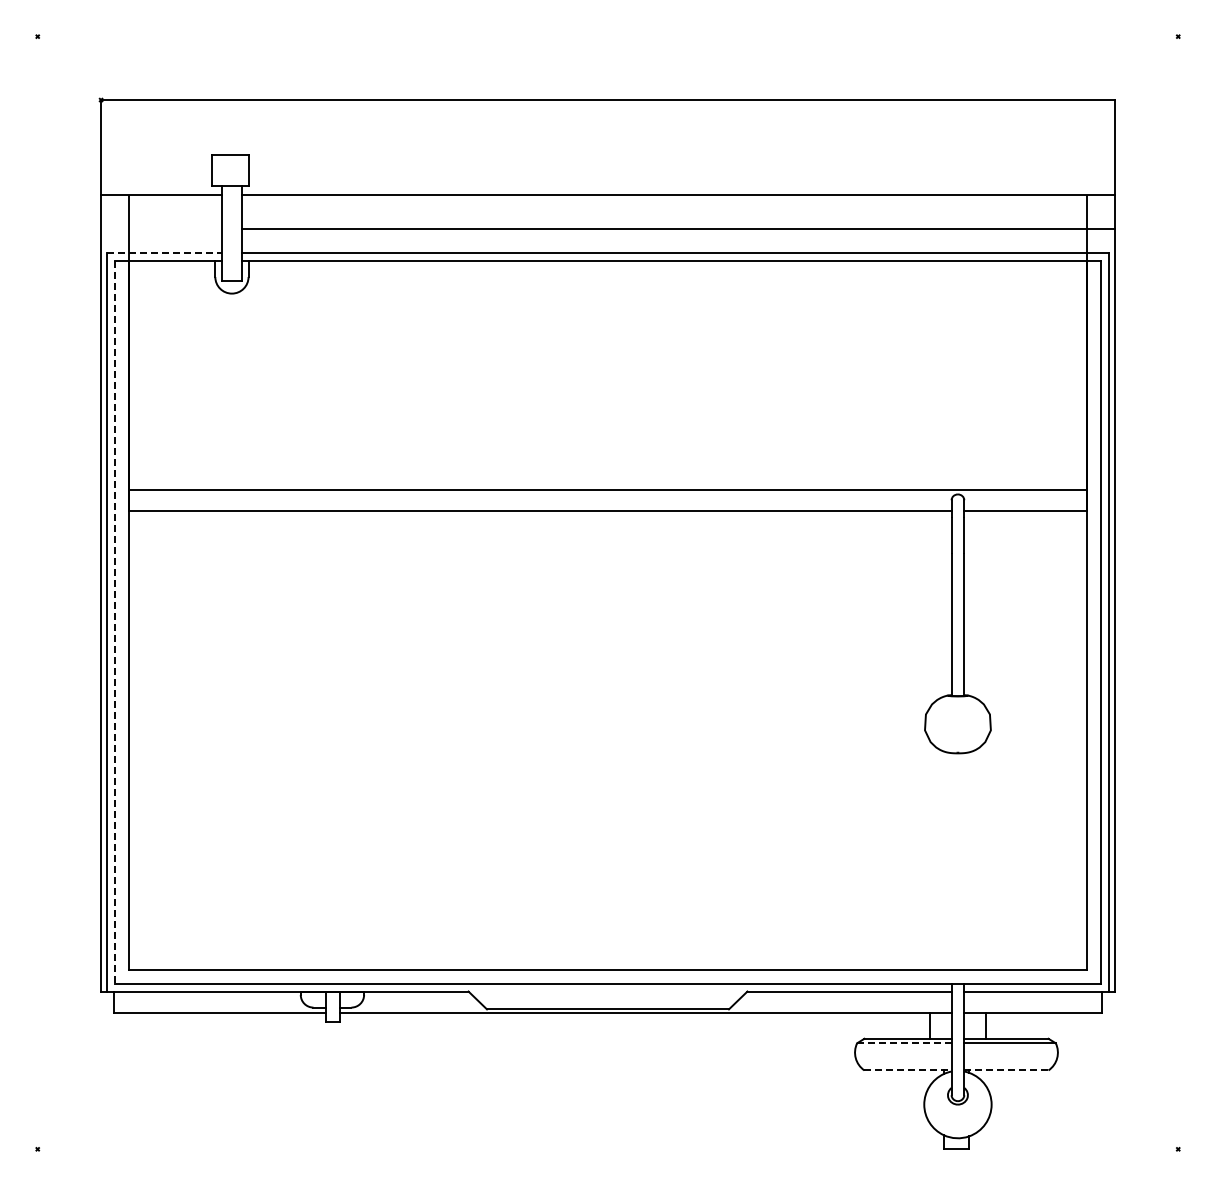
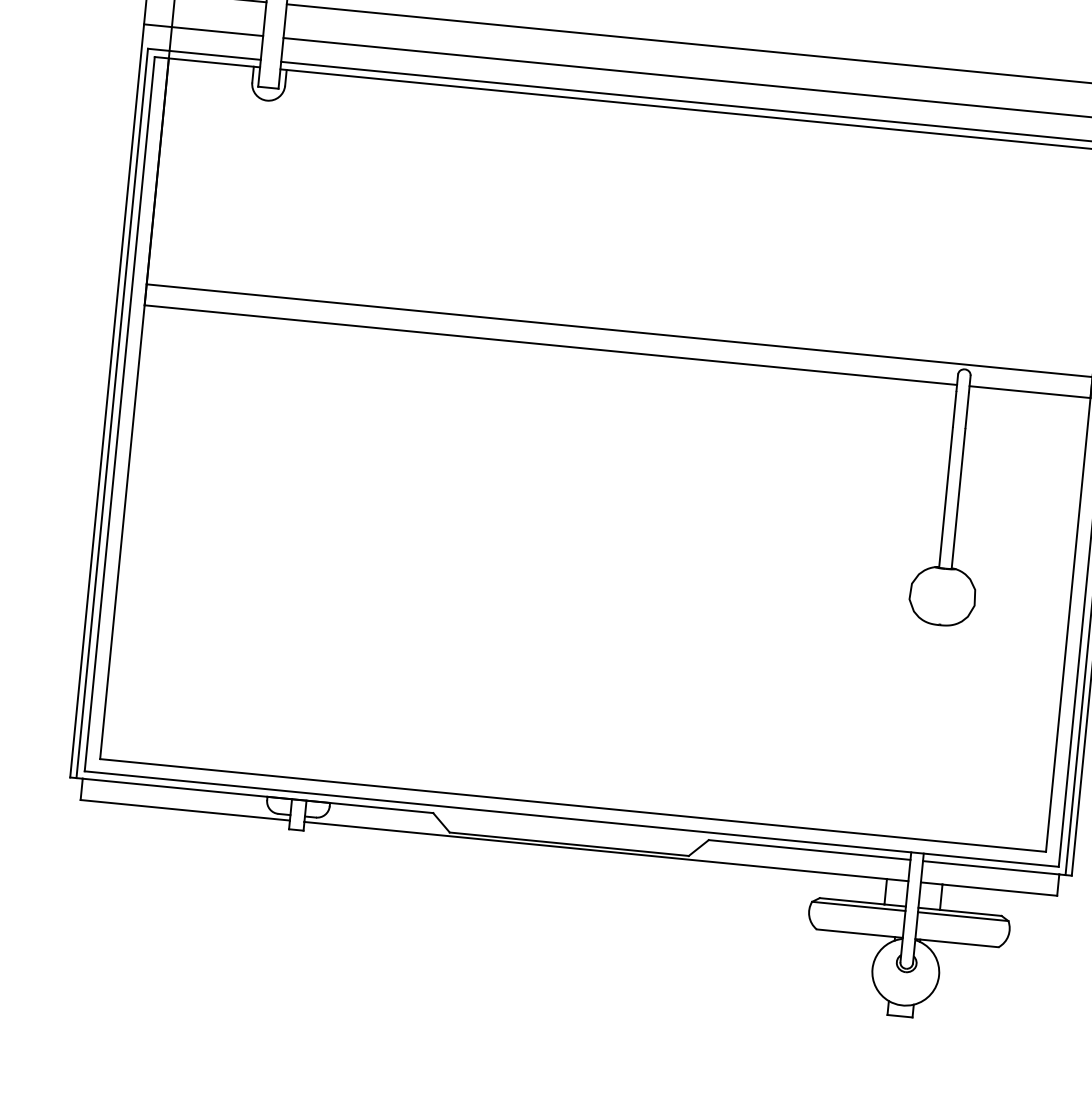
line: (161, 229) -> (203, 30), added
line: (165, 253) -> (205, 54), dashed -> solid
line: (115, 622) -> (120, 414), dashed -> solid
line: (904, 1043) -> (858, 906), dashed -> solid
line: (908, 1070) -> (860, 933), dashed -> solid
line: (1006, 1070) -> (957, 943), dashed -> solid

